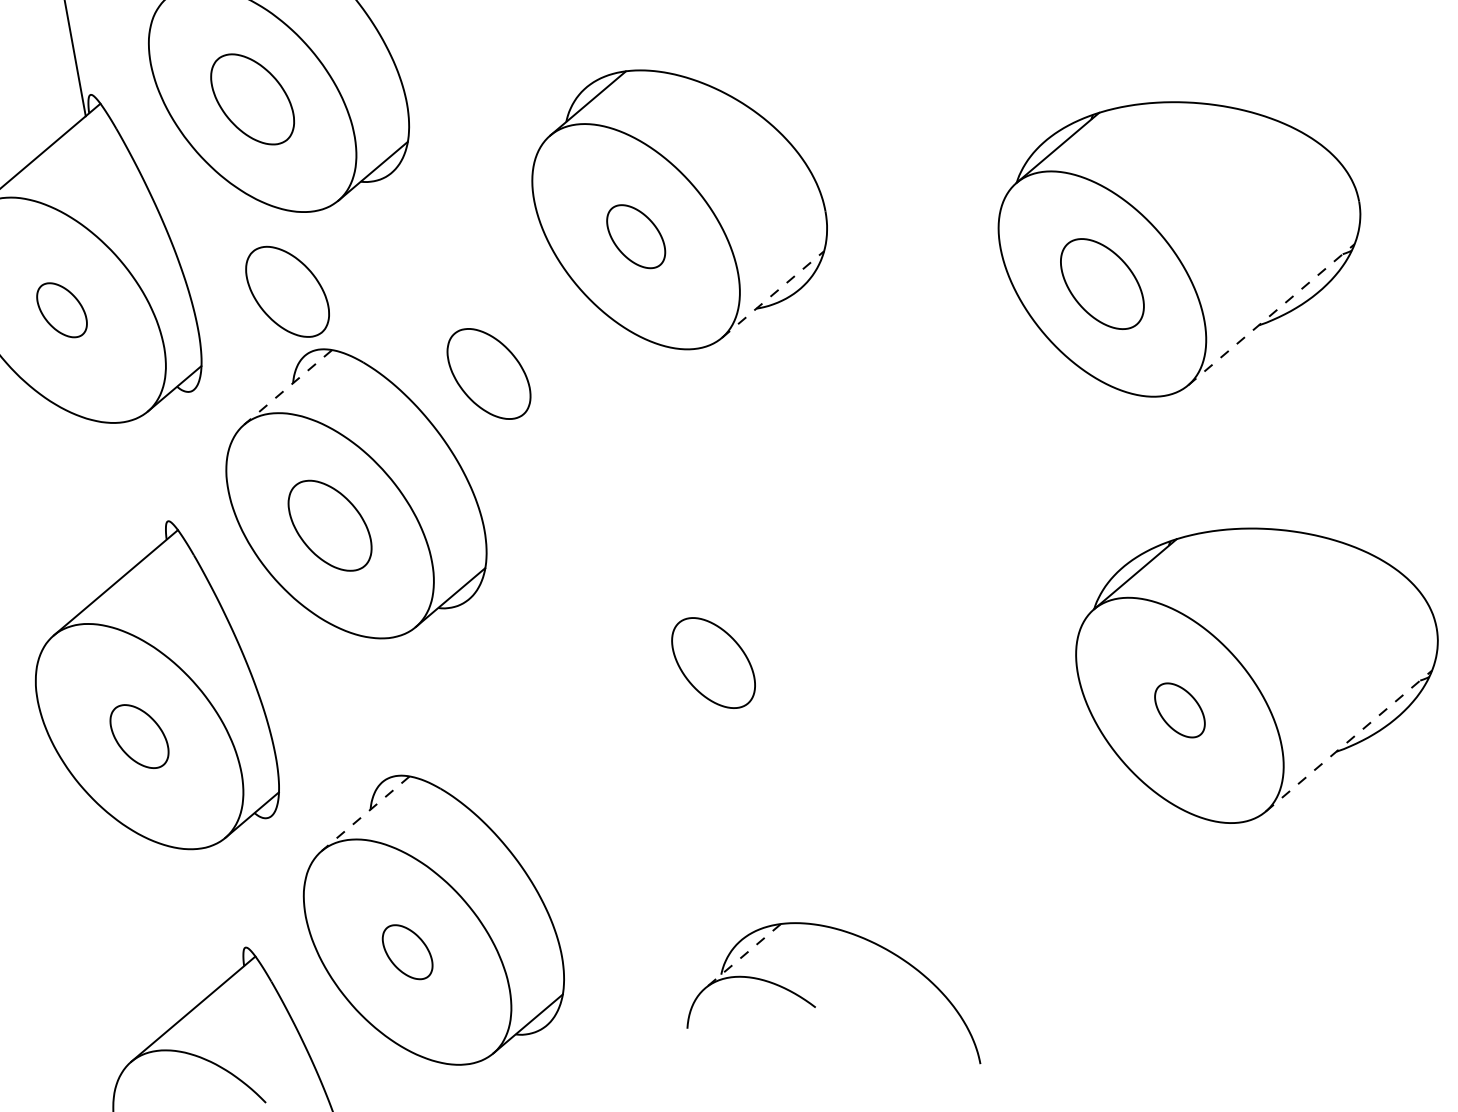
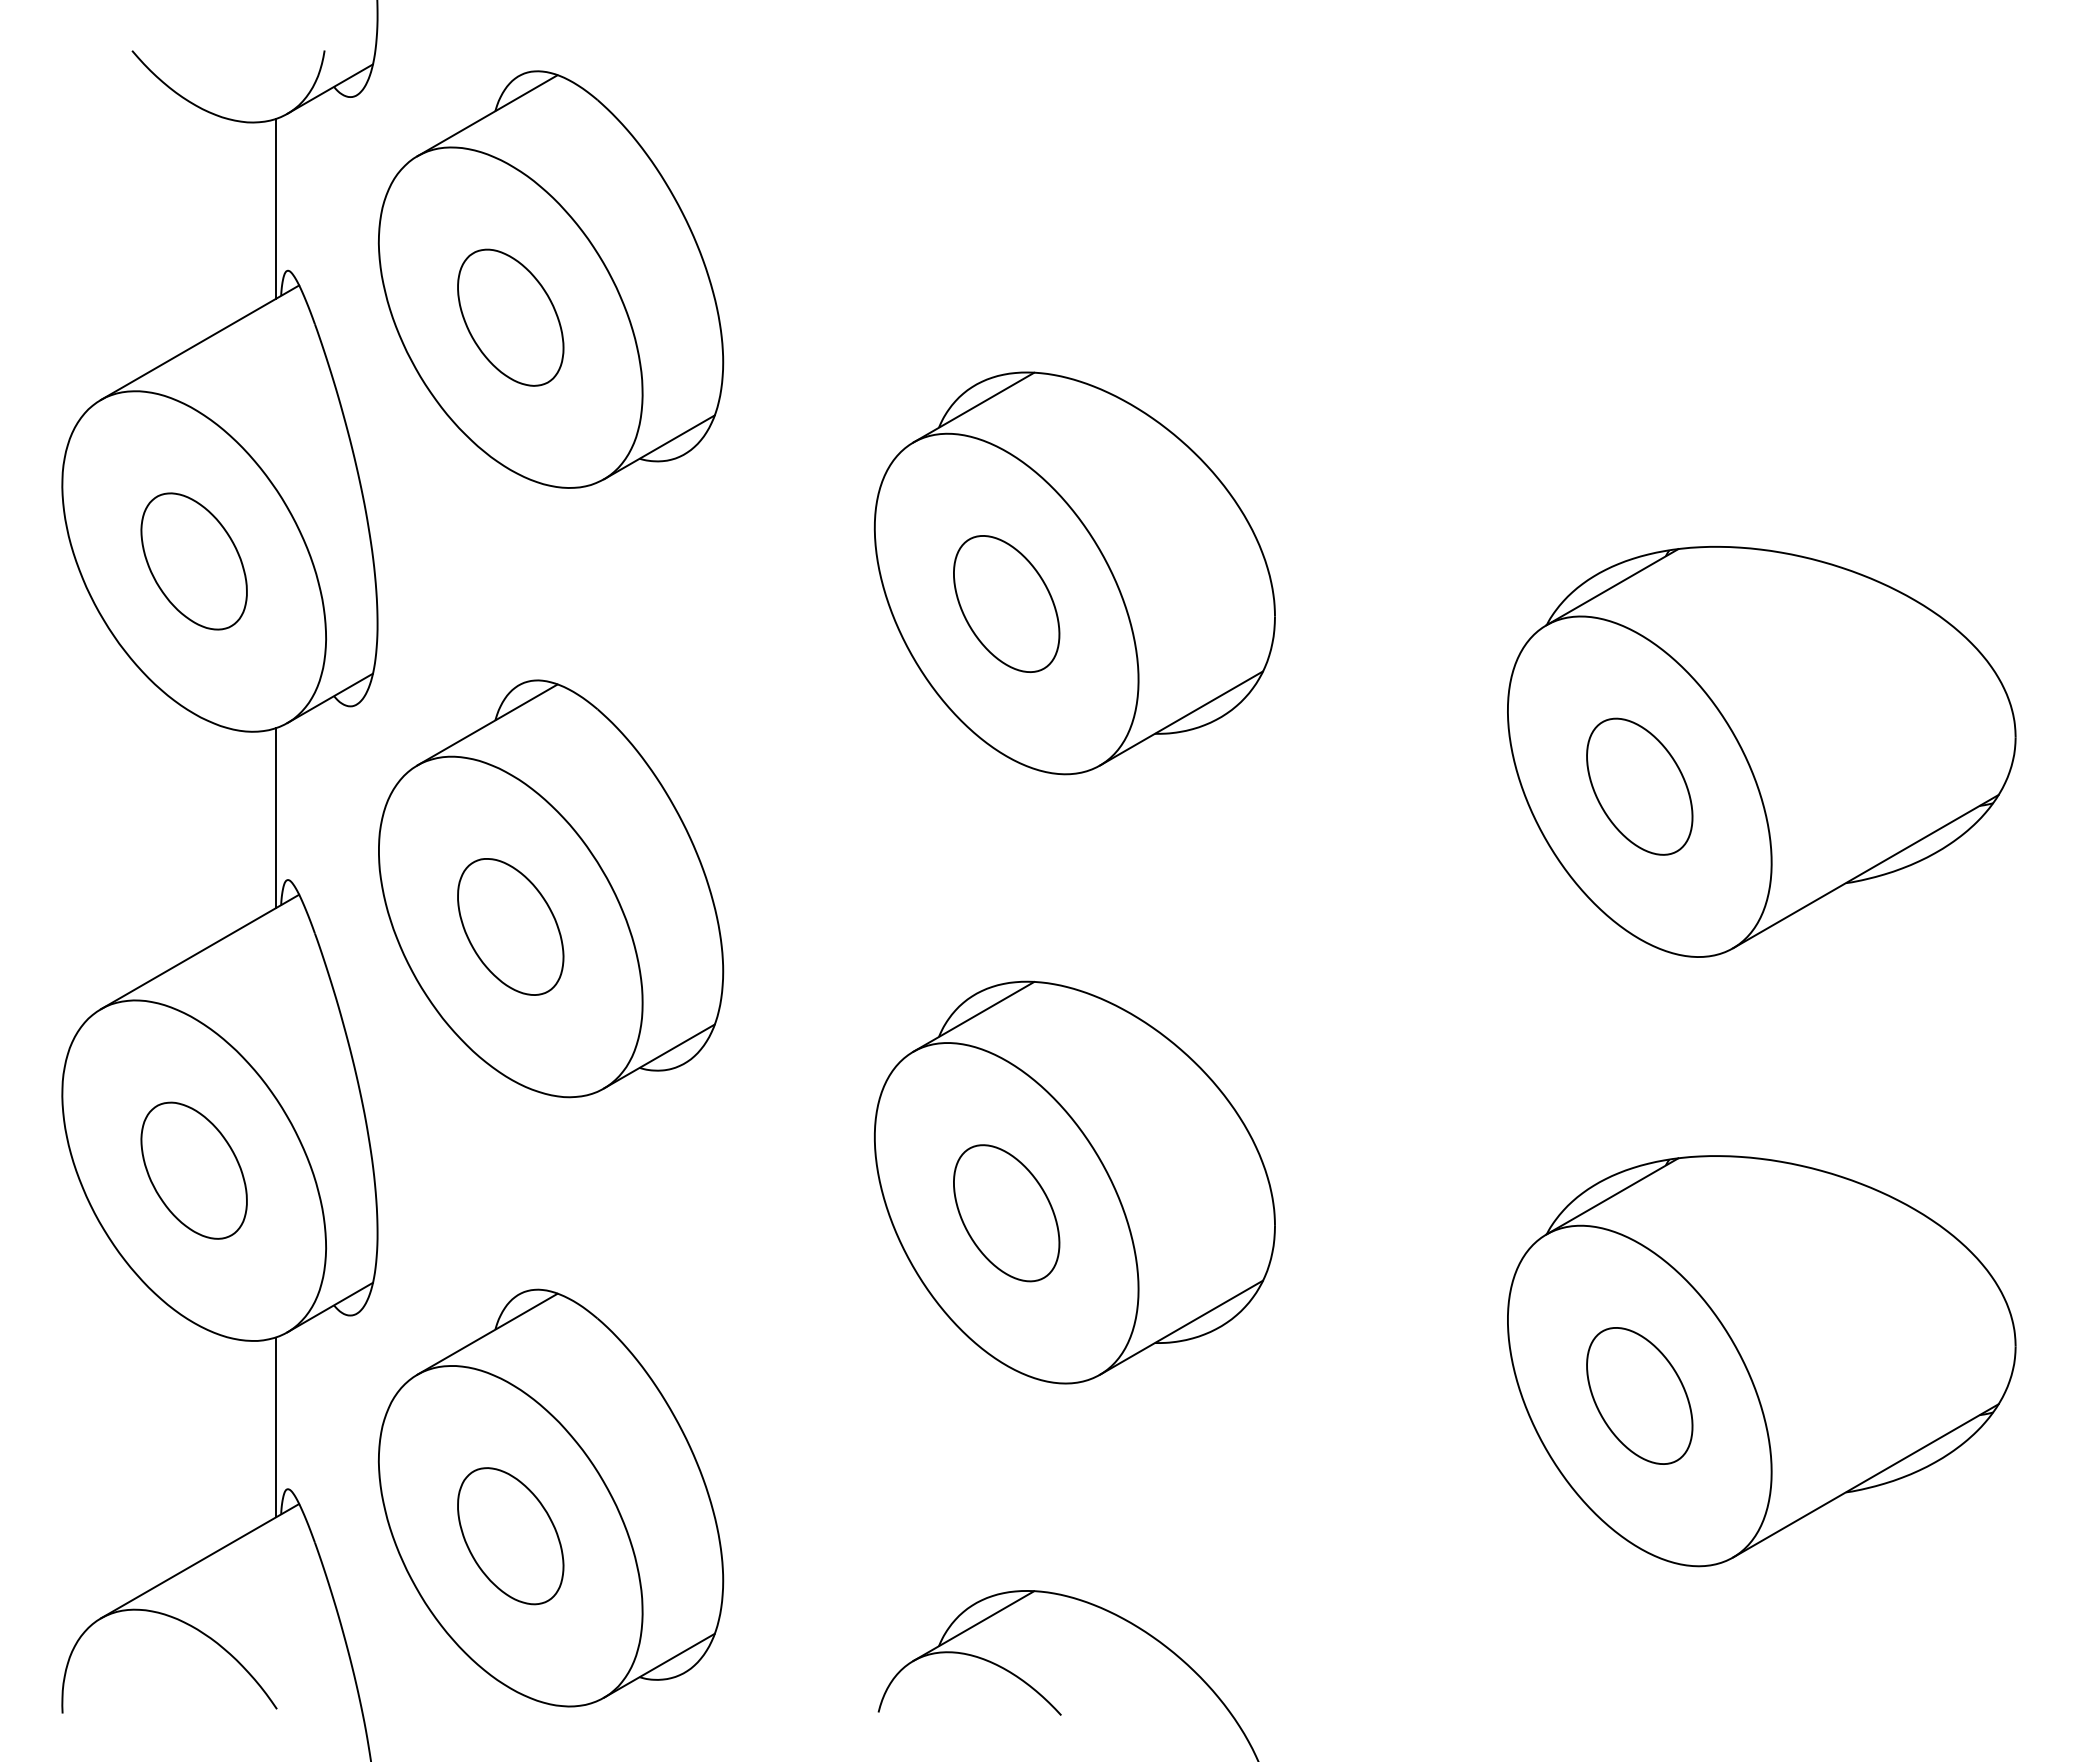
part: (635, 236) -> (1006, 603), size x1.43
part: (287, 291) -> (510, 592), removed
line: (773, 294) -> (1181, 718), dashed -> solid
part: (61, 310) -> (193, 561), size x1.67
line: (1271, 314) -> (1866, 871), dashed -> solid
part: (488, 373) -> (768, 756), removed
line: (288, 387) -> (487, 724), dashed -> solid
line: (151, 479) -> (275, 818), added
part: (757, 632) -> (1074, 1182), added
part: (1179, 710) -> (1639, 1395), size x1.67
part: (139, 736) -> (193, 1170), size x1.43
line: (1349, 740) -> (1866, 1480), dashed -> solid
line: (365, 813) -> (487, 1334), dashed -> solid
line: (229, 906) -> (275, 1427), added
part: (407, 952) -> (510, 1536), size x1.67
line: (742, 956) -> (973, 1626), dashed -> solid

